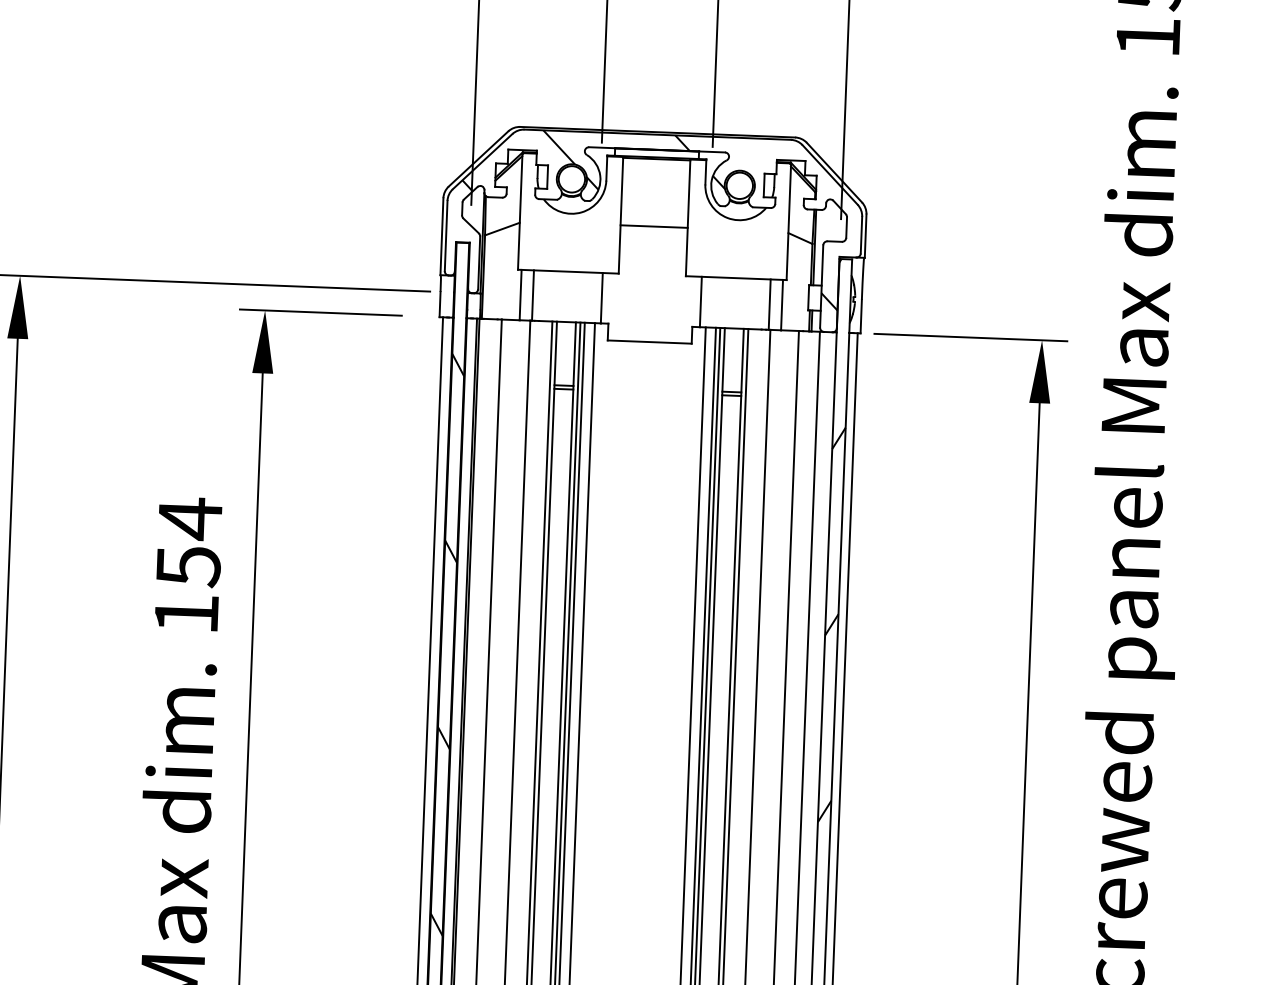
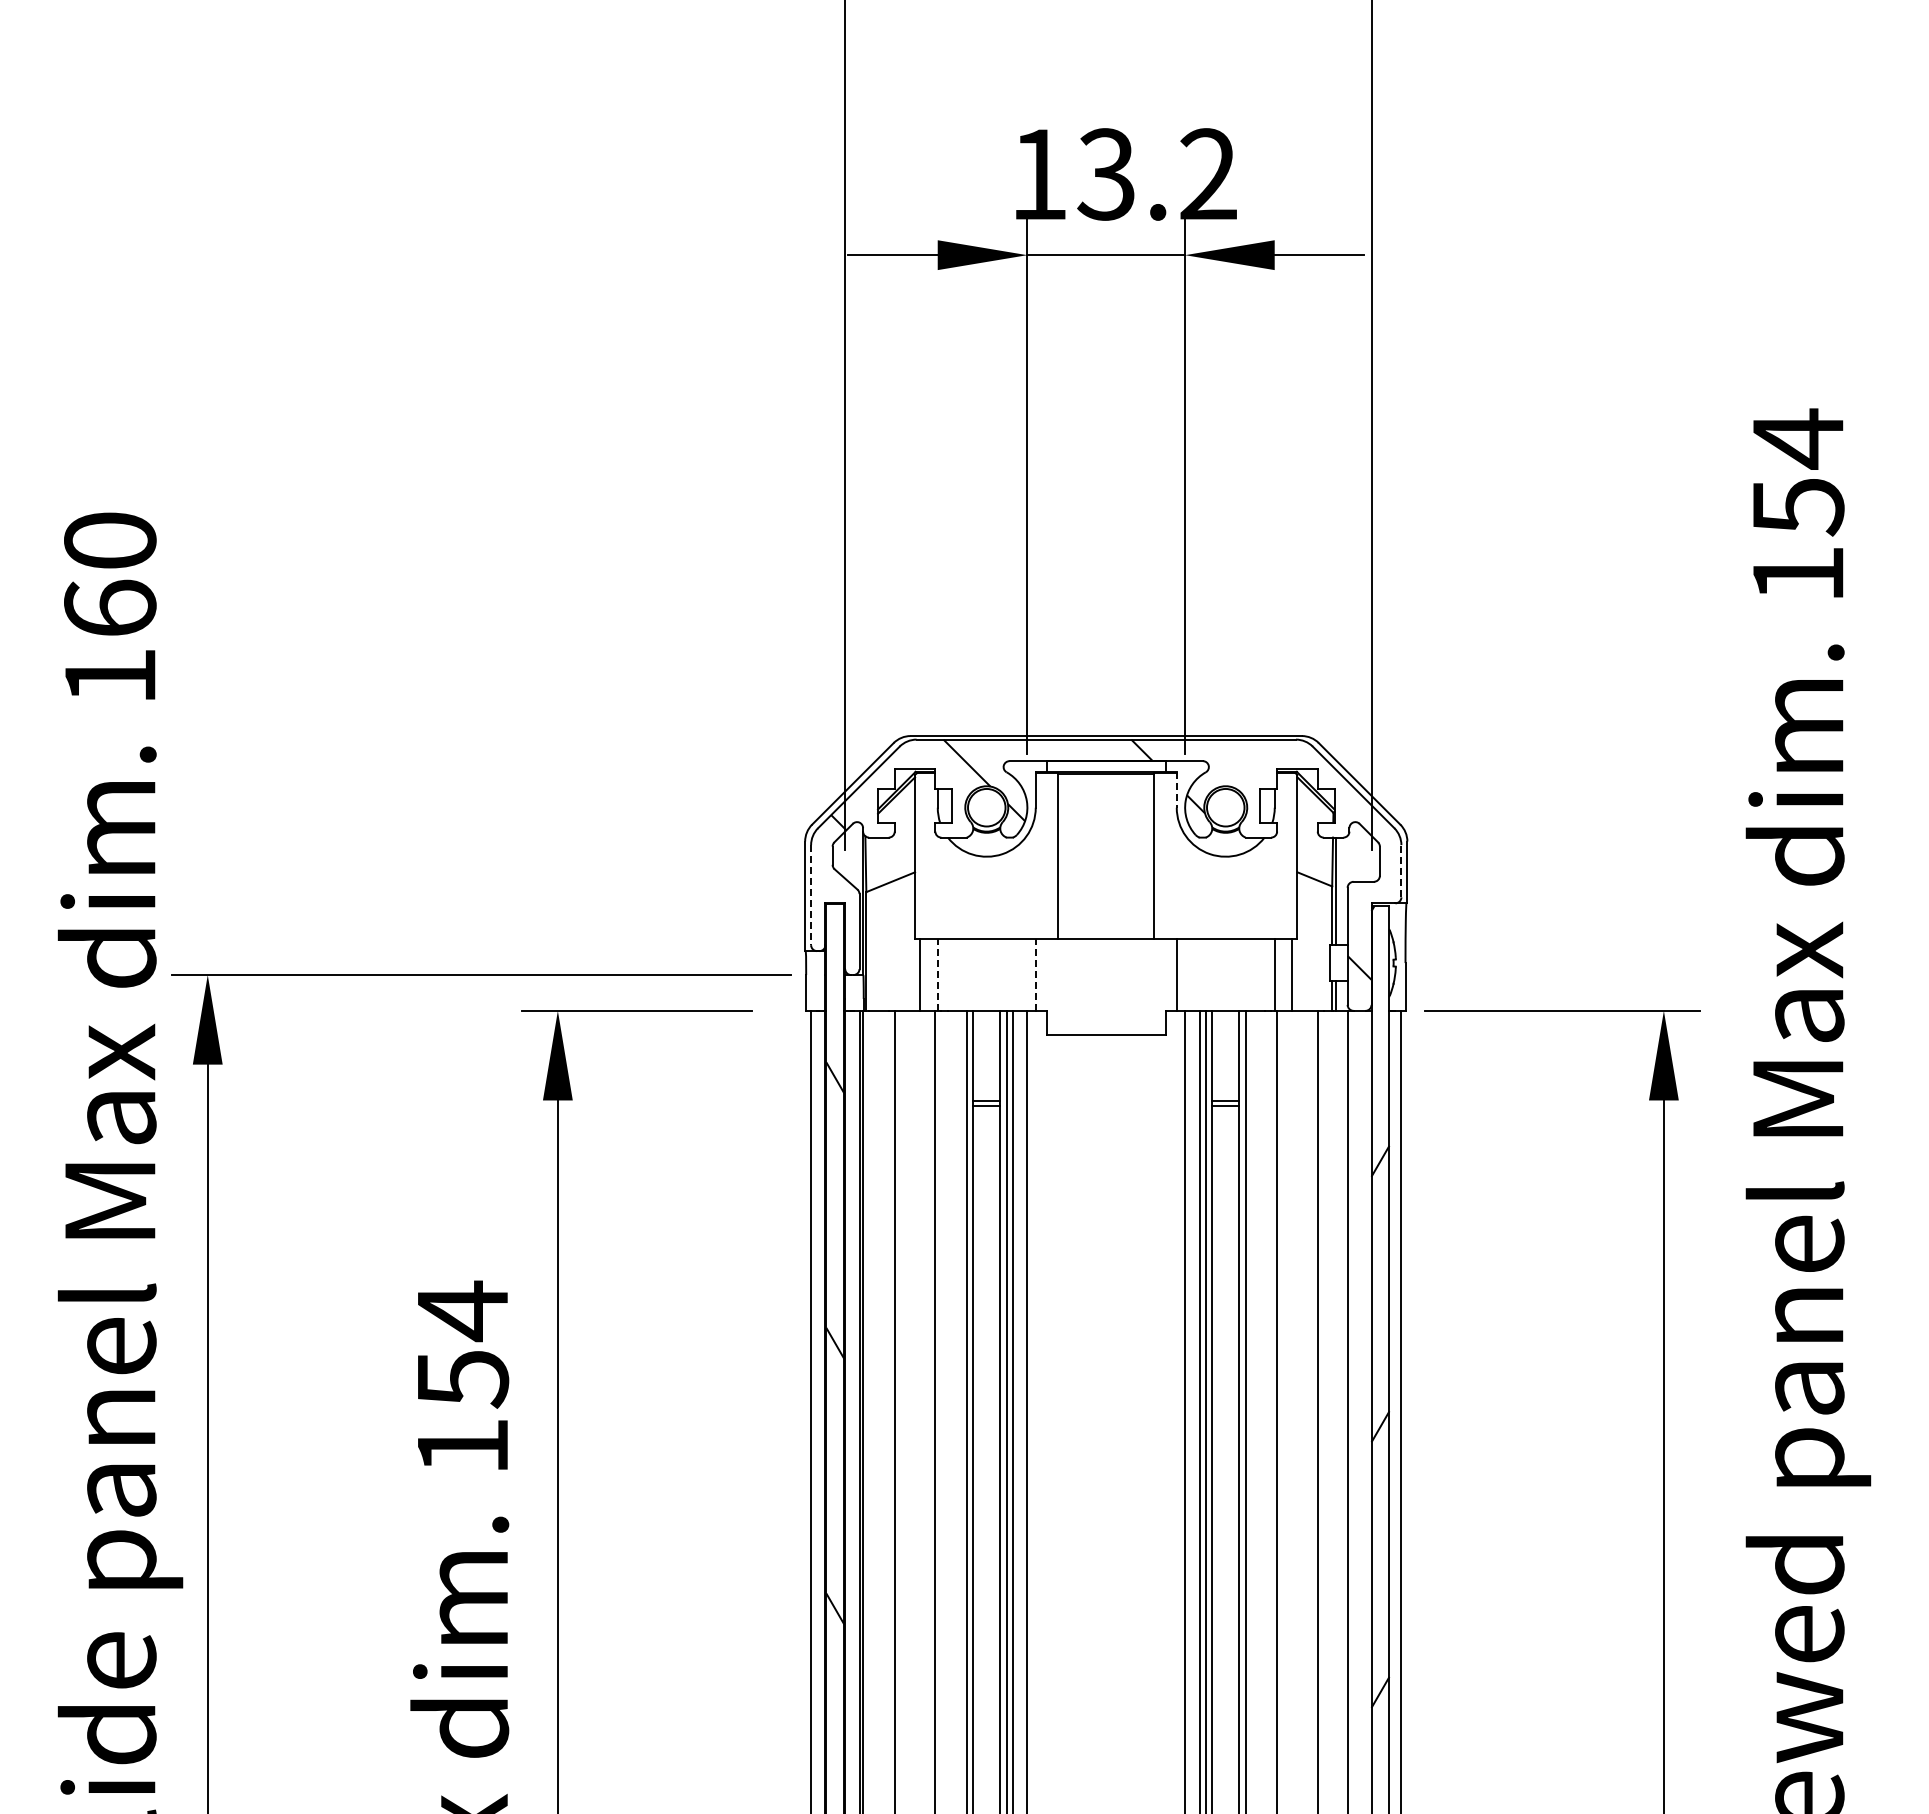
line: (705, 171) -> (1176, 789), solid -> dashed
line: (654, 226) -> (1106, 939), moved
line: (861, 234) -> (1401, 870), solid -> dashed
line: (446, 236) -> (811, 895), solid -> dashed
line: (532, 295) -> (937, 975), solid -> dashed
line: (601, 298) -> (1035, 975), solid -> dashed

